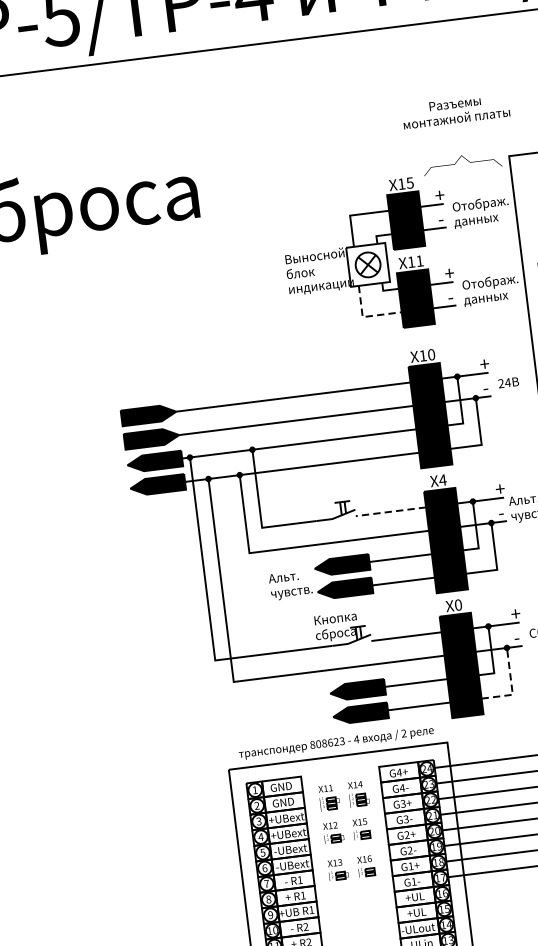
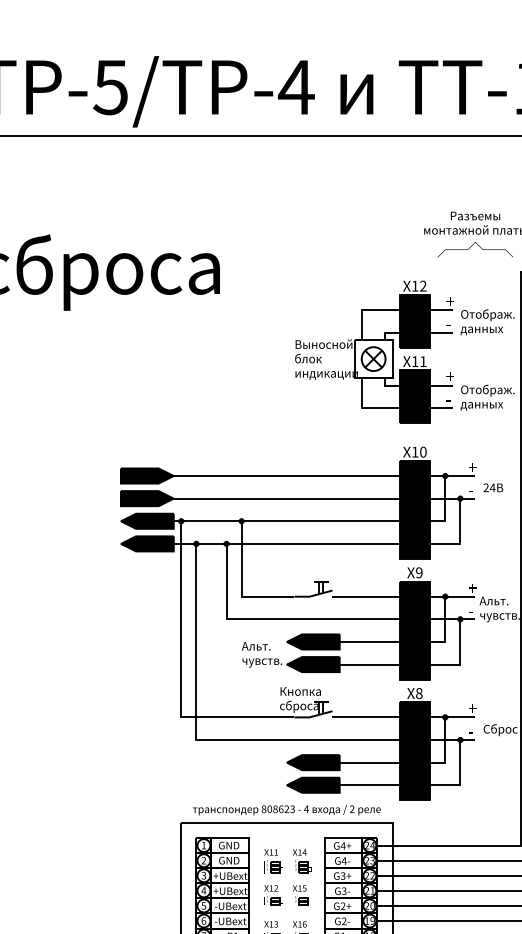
curve: (457, 160) -> (471, 246), moved
text: (410, 182) -> (423, 285), X15 -> X12
line: (366, 317) -> (365, 408), dashed -> solid
text: (442, 479) -> (418, 572), X4 -> X9
line: (391, 511) -> (366, 596), dashed -> solid
text: (458, 605) -> (419, 693), X0 -> X8
line: (512, 687) -> (460, 778), dashed -> solid

